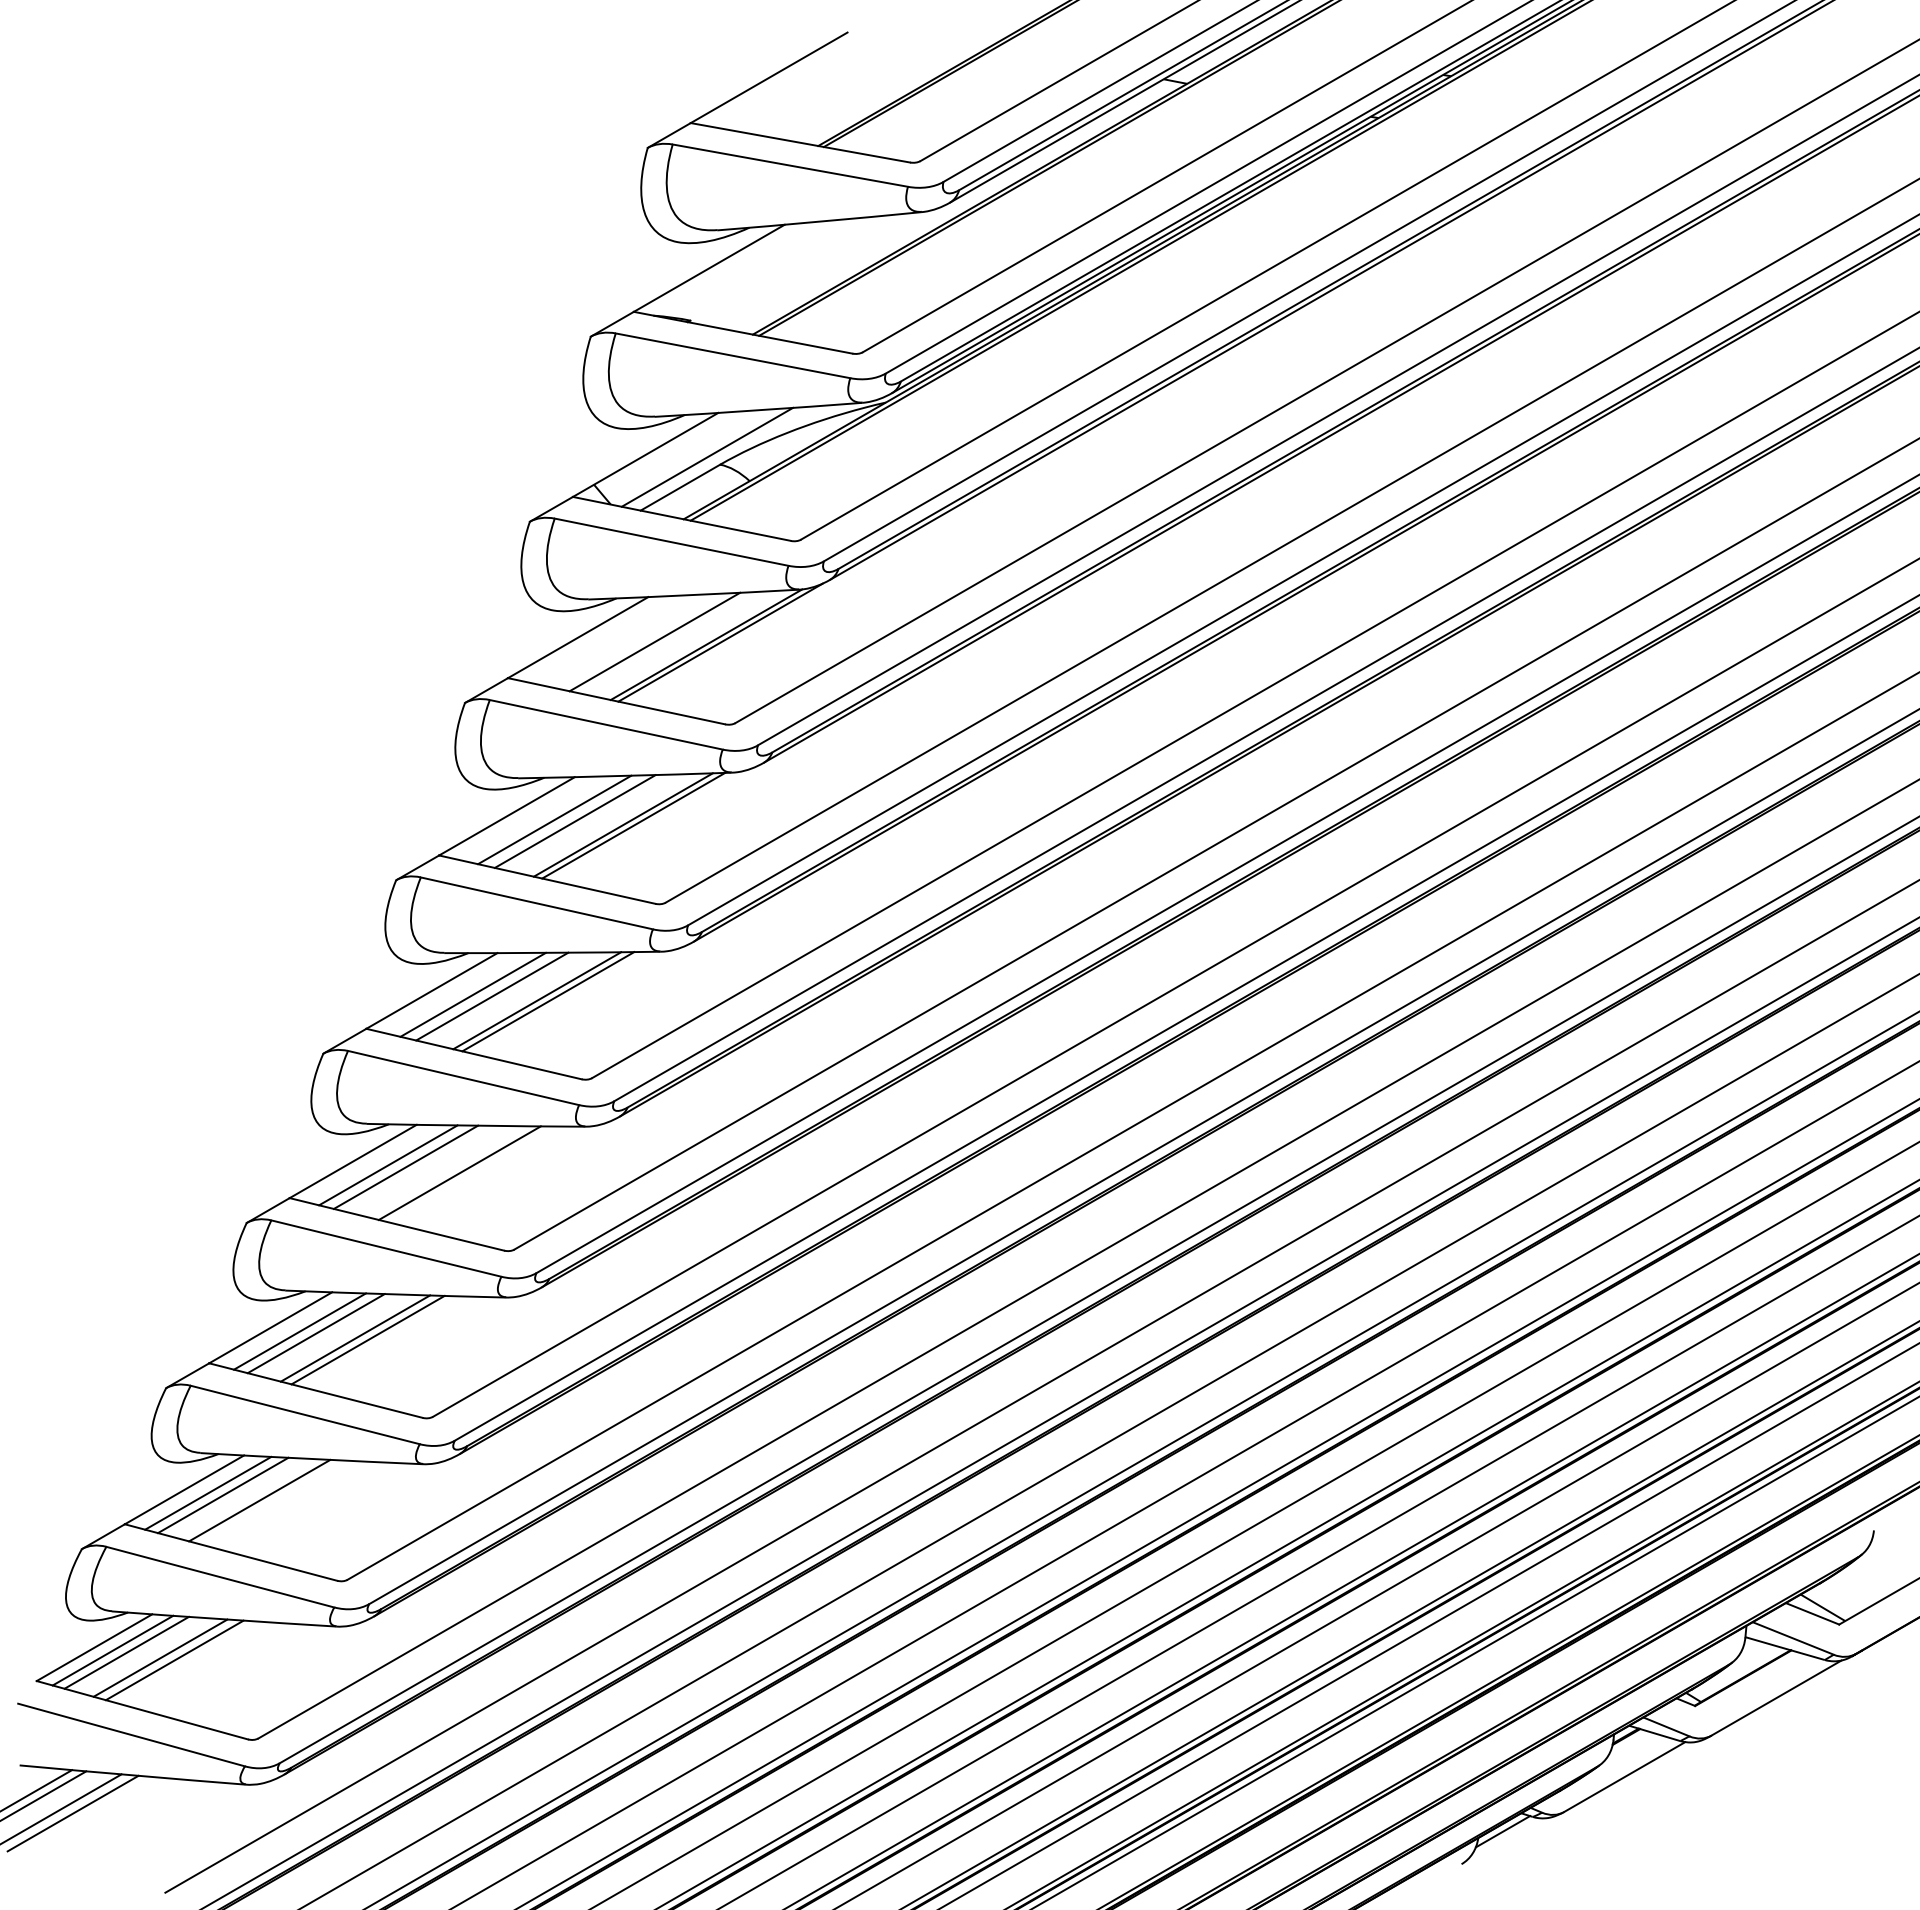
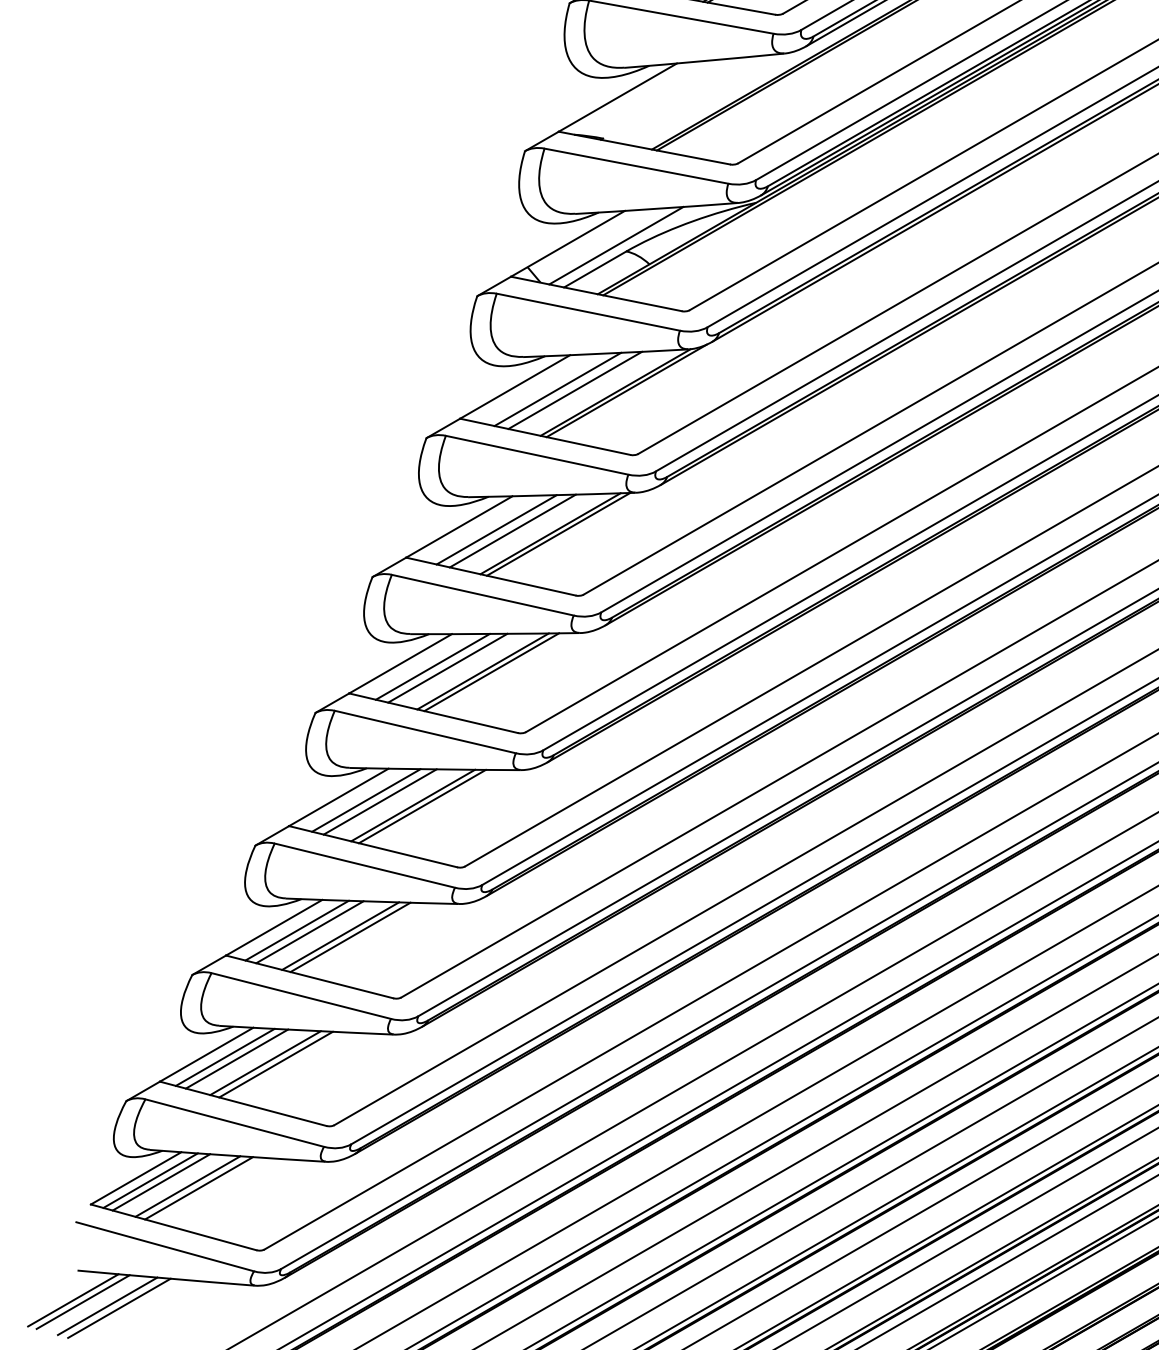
line: (632, 640) -> (557, 389), added
line: (448, 1171) -> (413, 805), added
line: (272, 1502) -> (275, 1064), added

